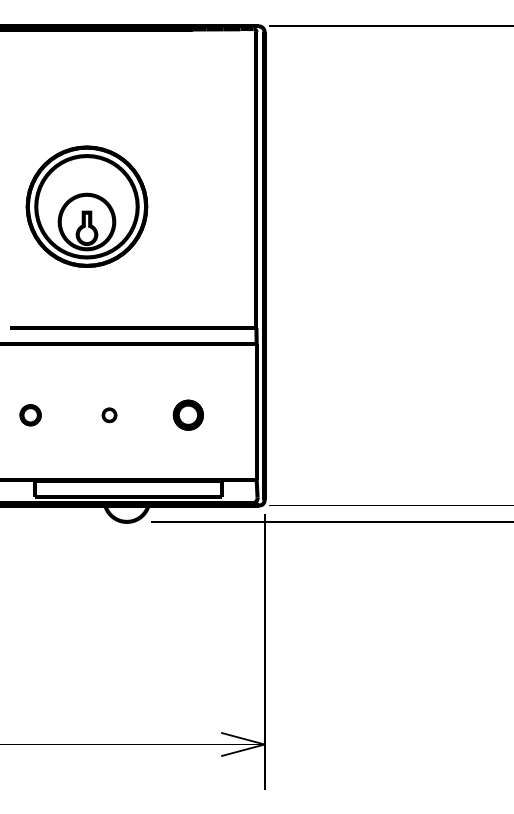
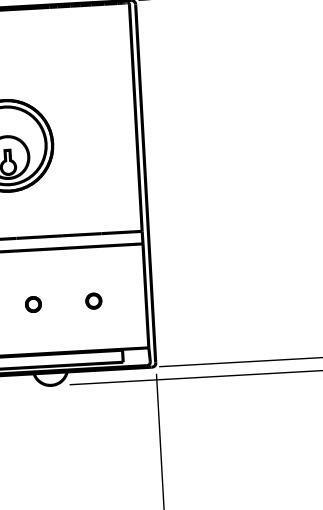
part: (109, 415) -> (33, 304), size x1.43
part: (188, 415) -> (93, 301), size x0.71

